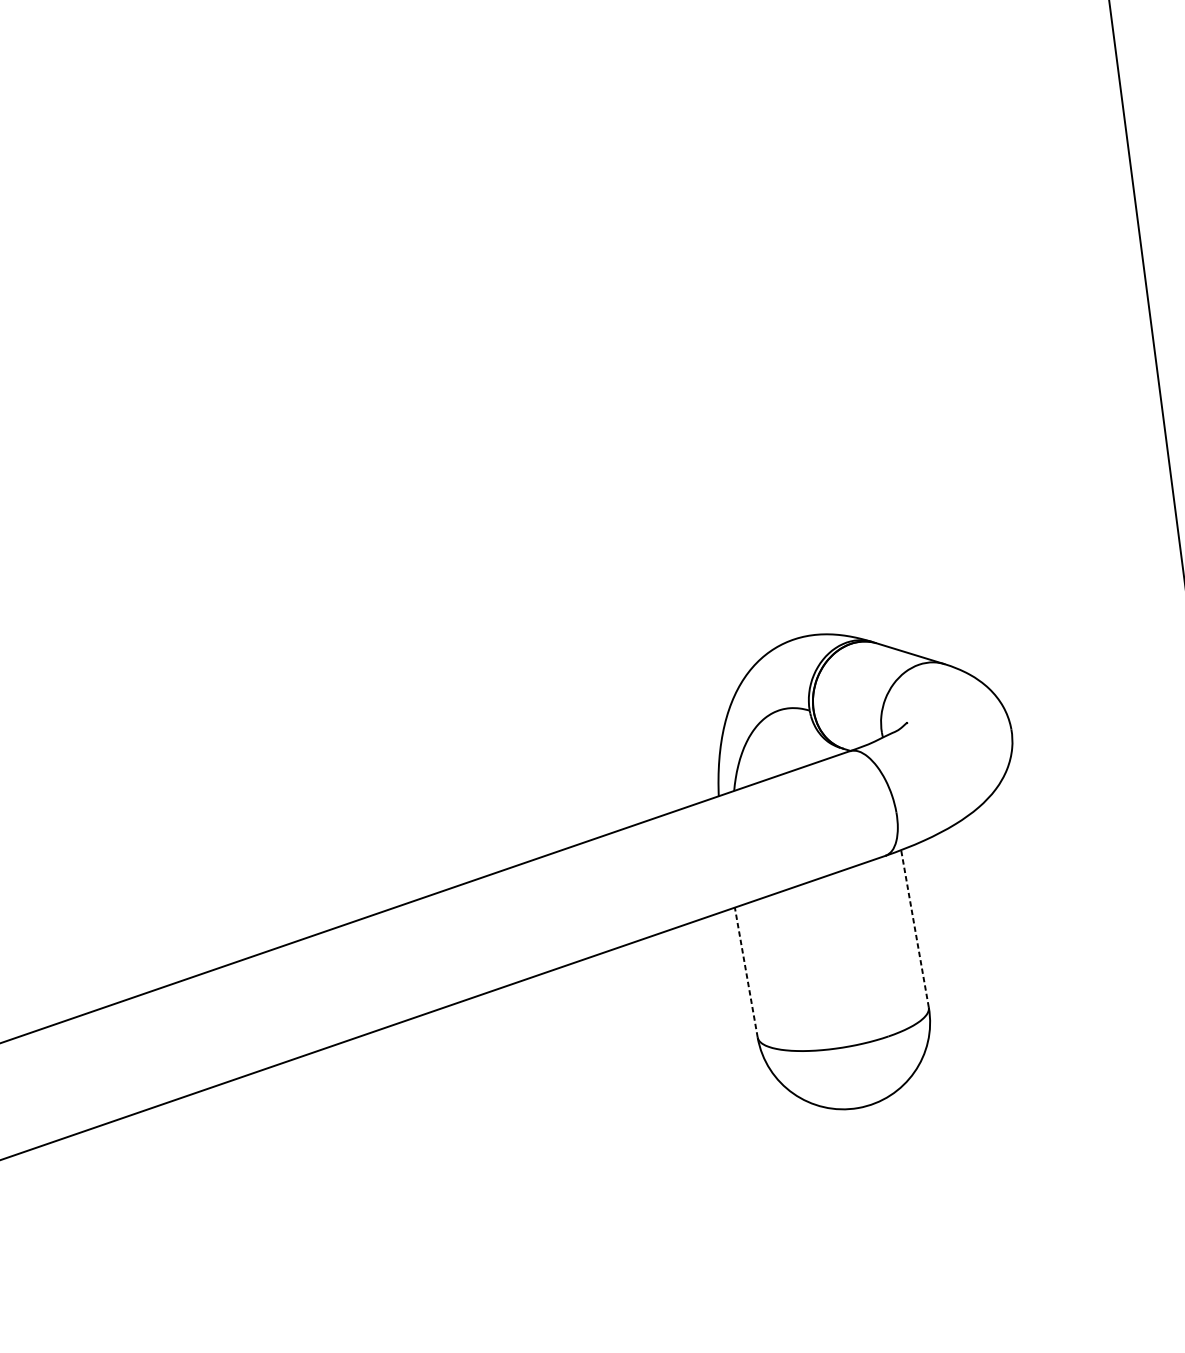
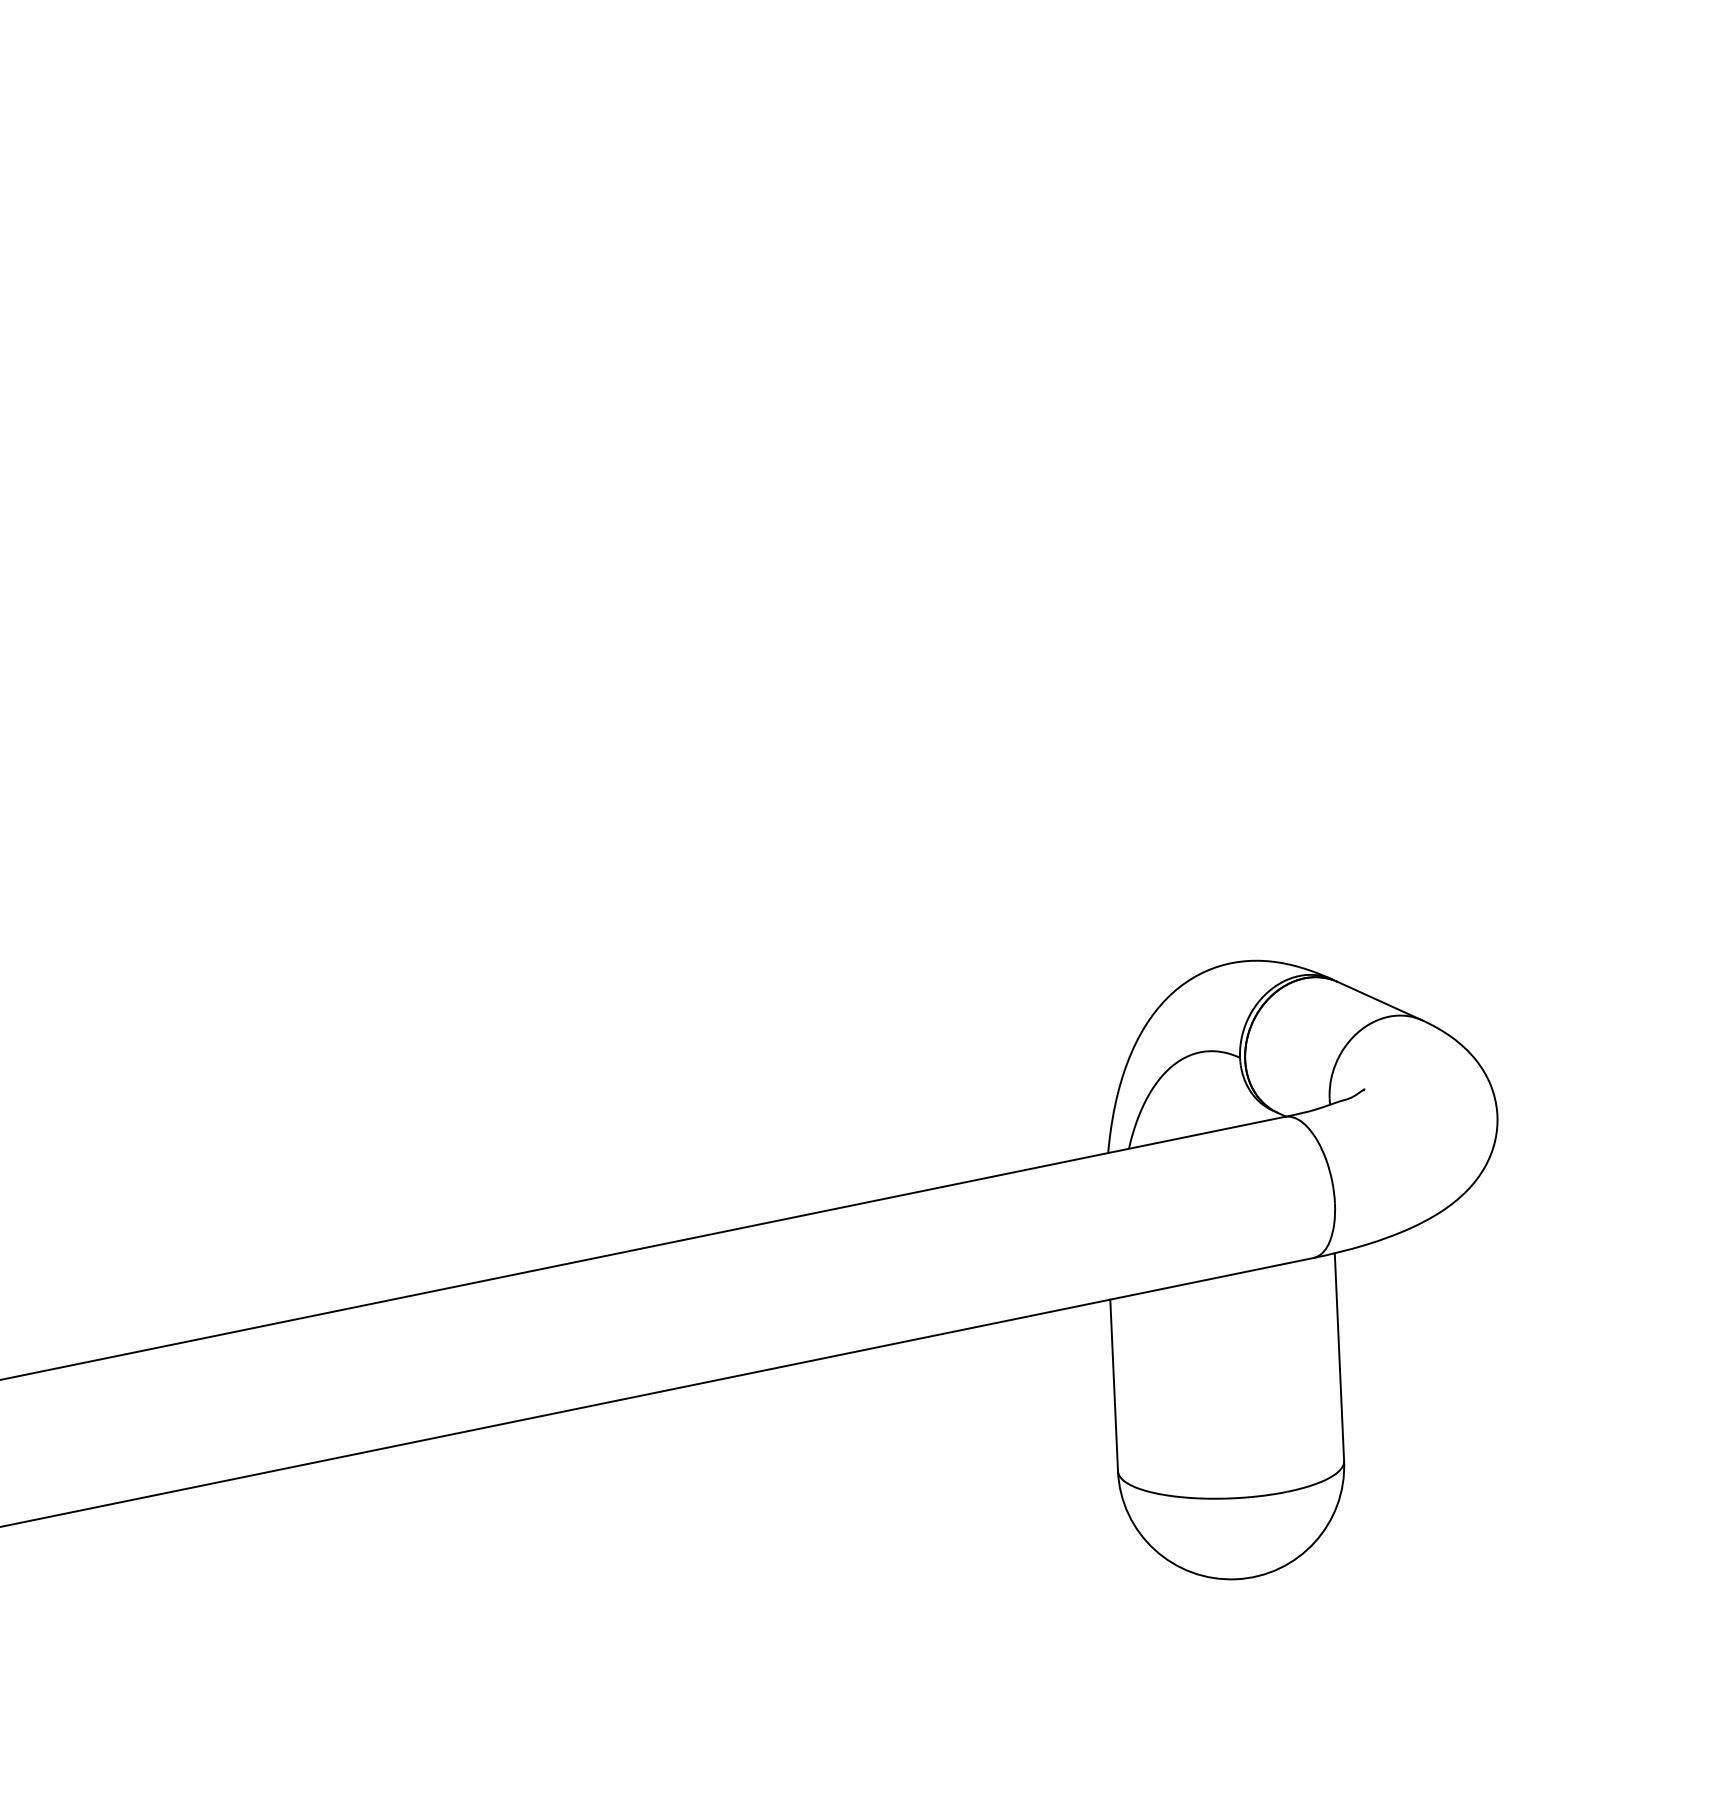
line: (914, 928) -> (1339, 1356), dashed -> solid
line: (746, 972) -> (1114, 1385), dashed -> solid

